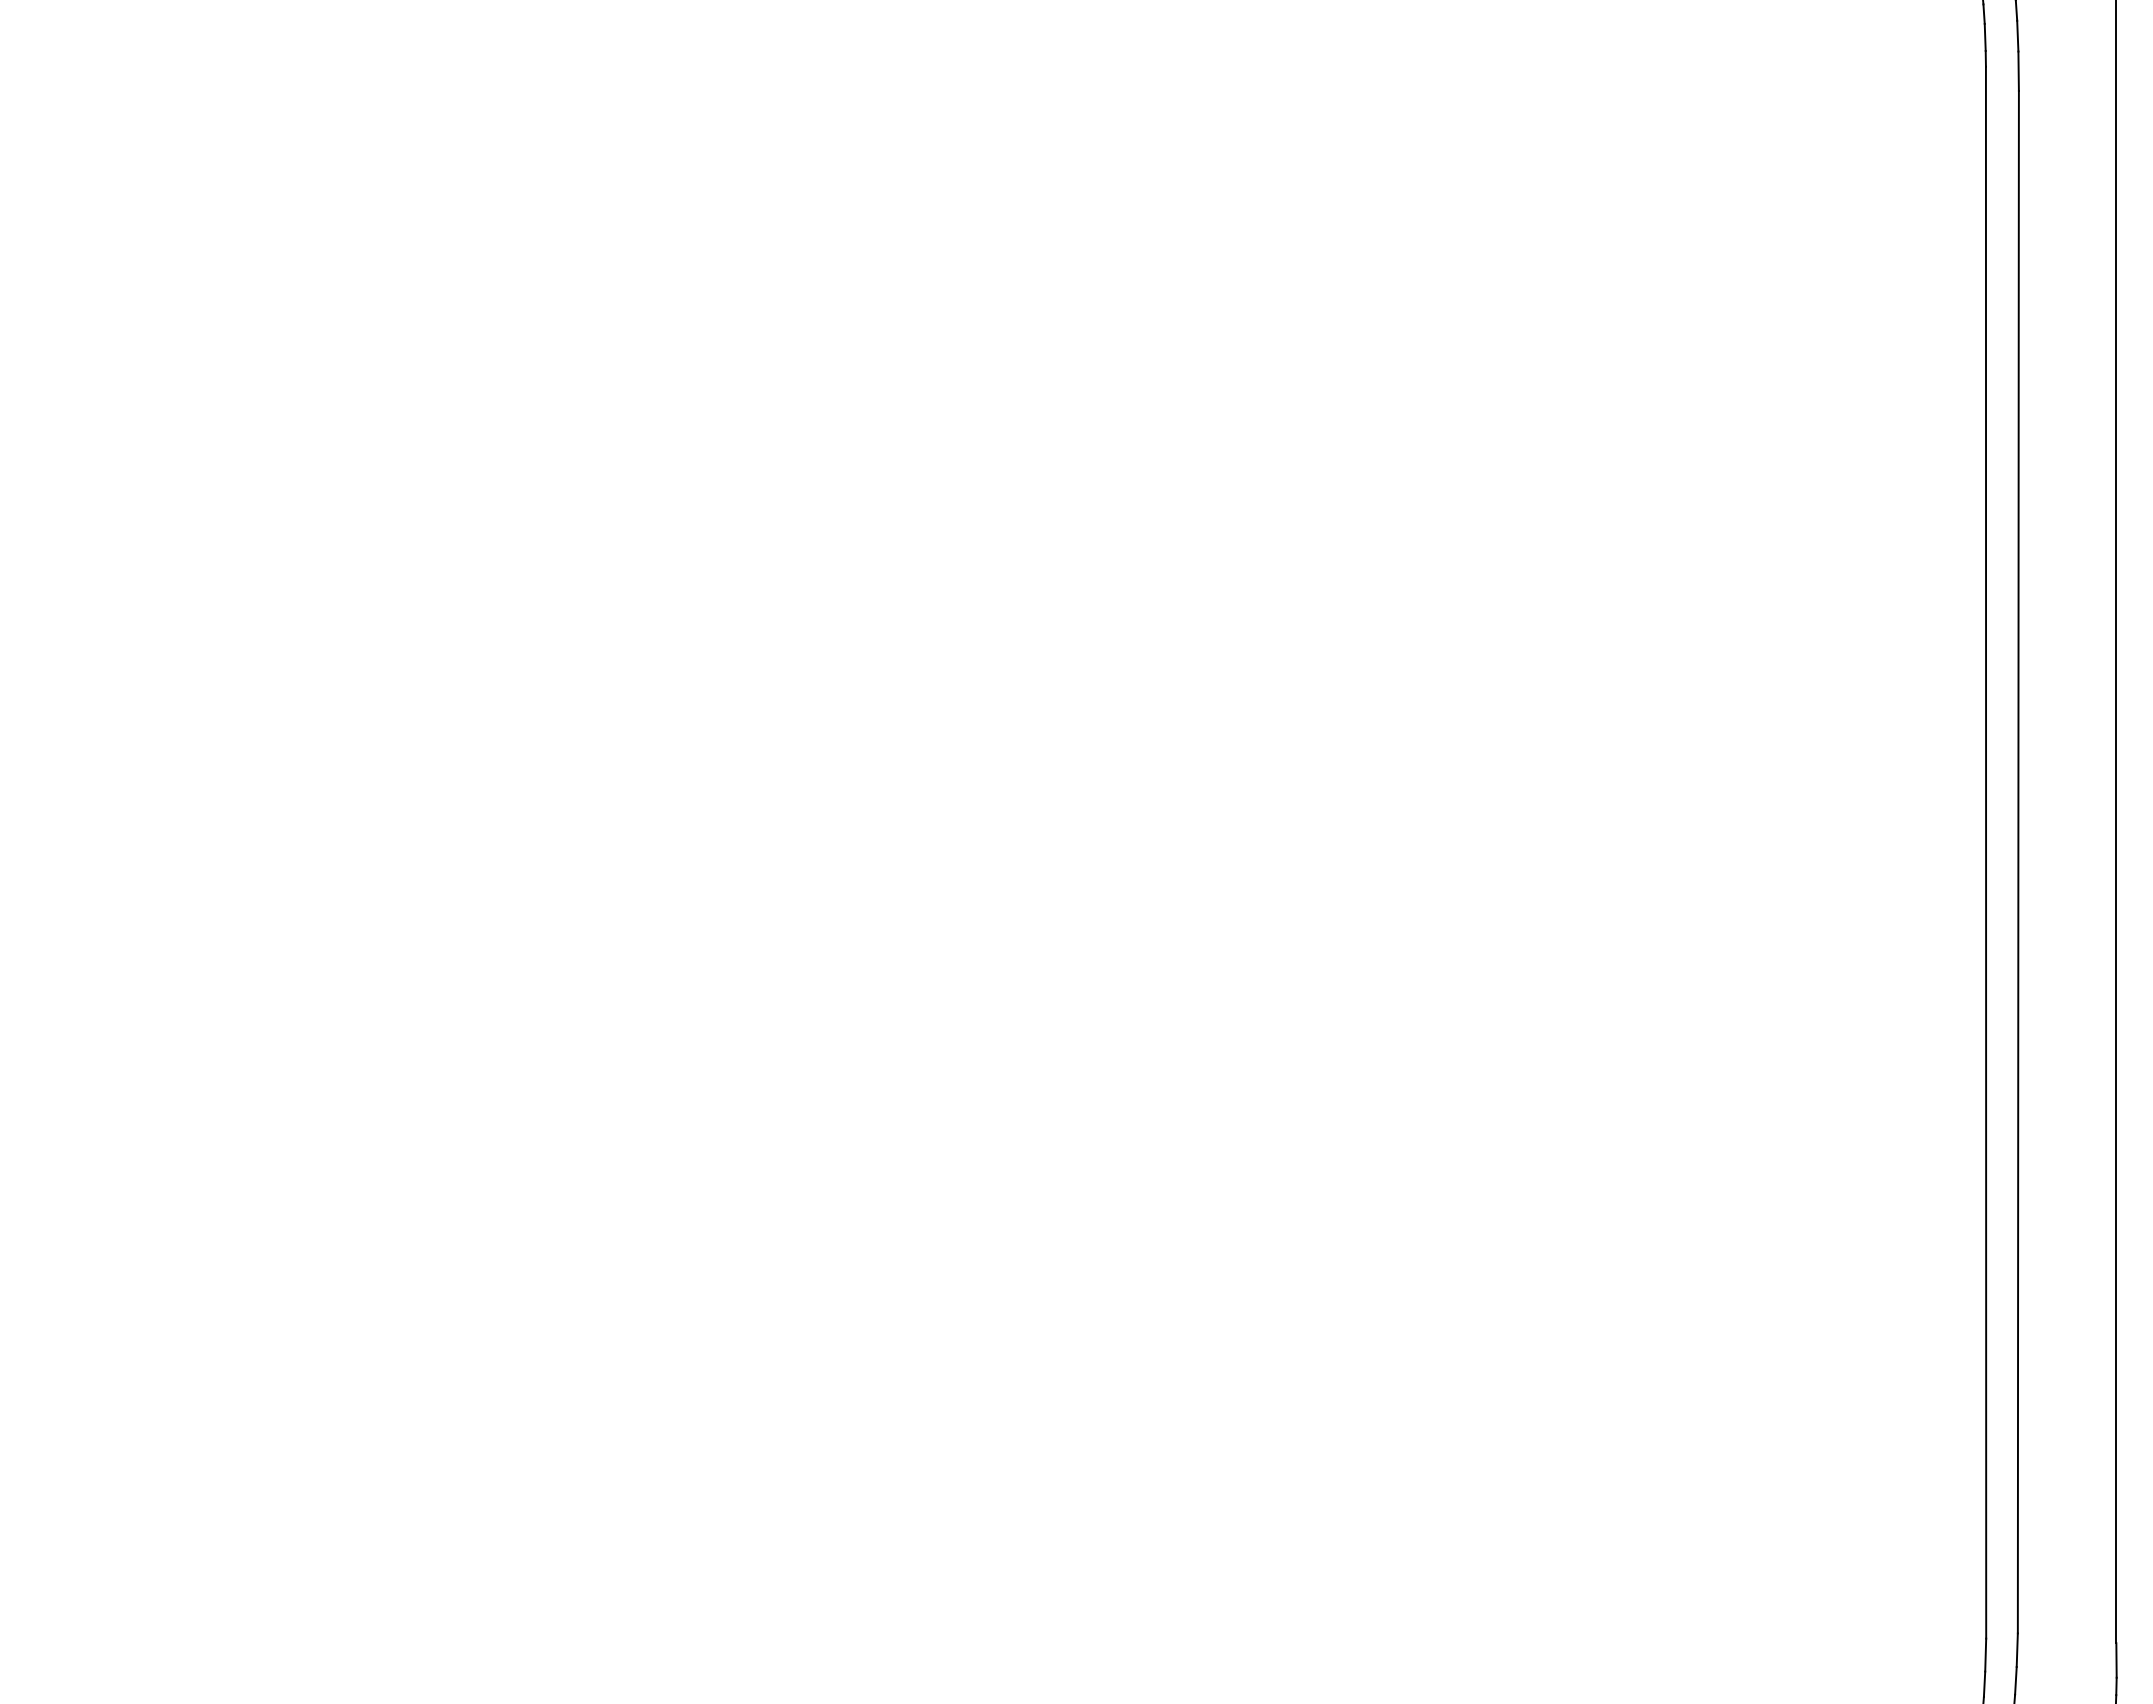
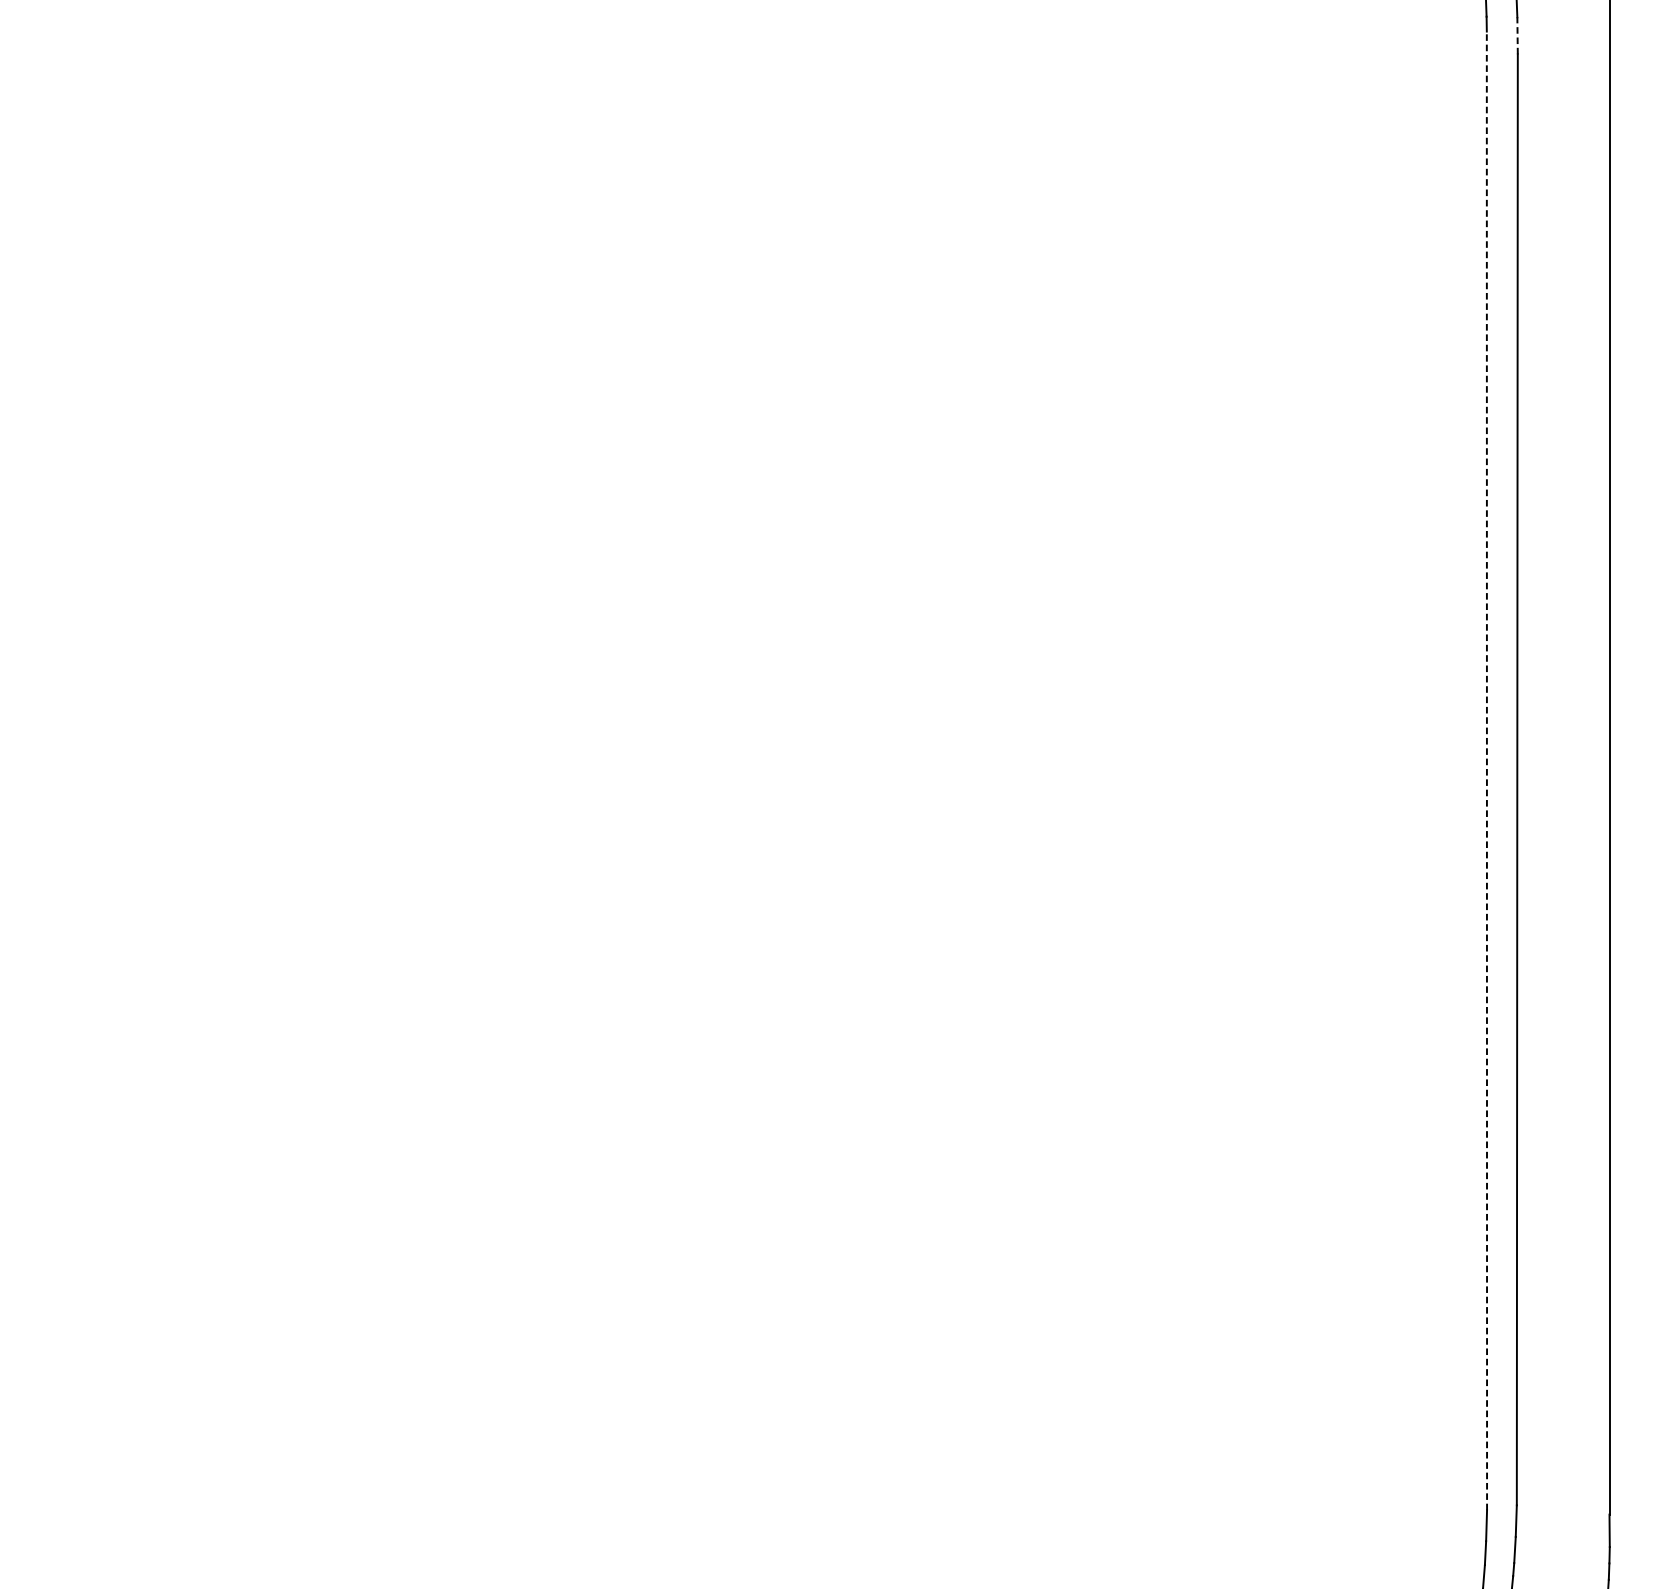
line: (2018, 71) -> (1517, 36), solid -> dashed
line: (1986, 852) -> (1487, 770), solid -> dashed

